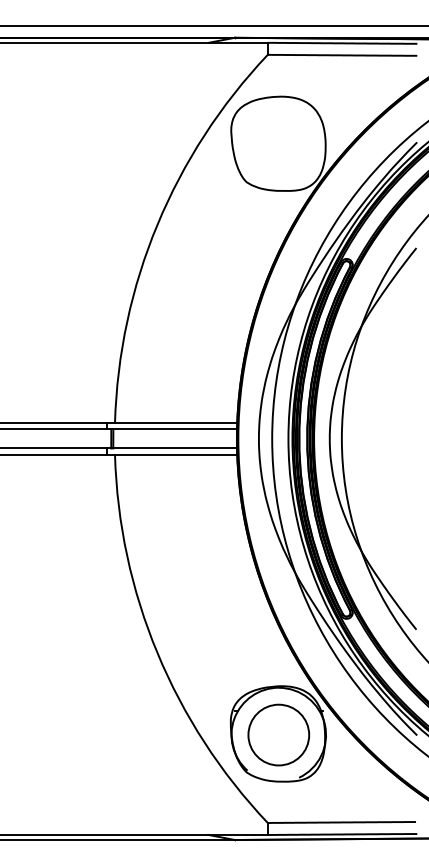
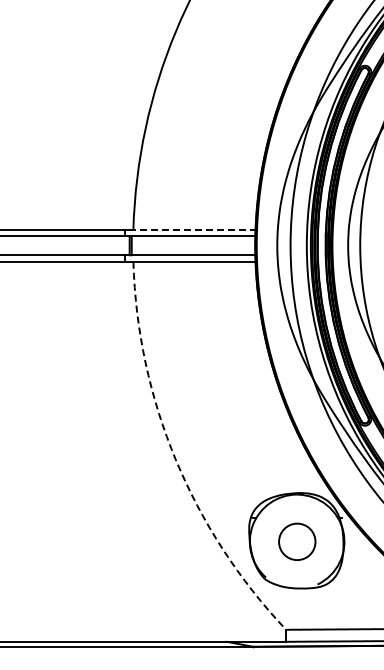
line: (176, 422) -> (194, 229), solid -> dashed
arc: (157, 653) -> (175, 460), solid -> dashed
circle: (278, 734) -> (296, 541), size x0.6

